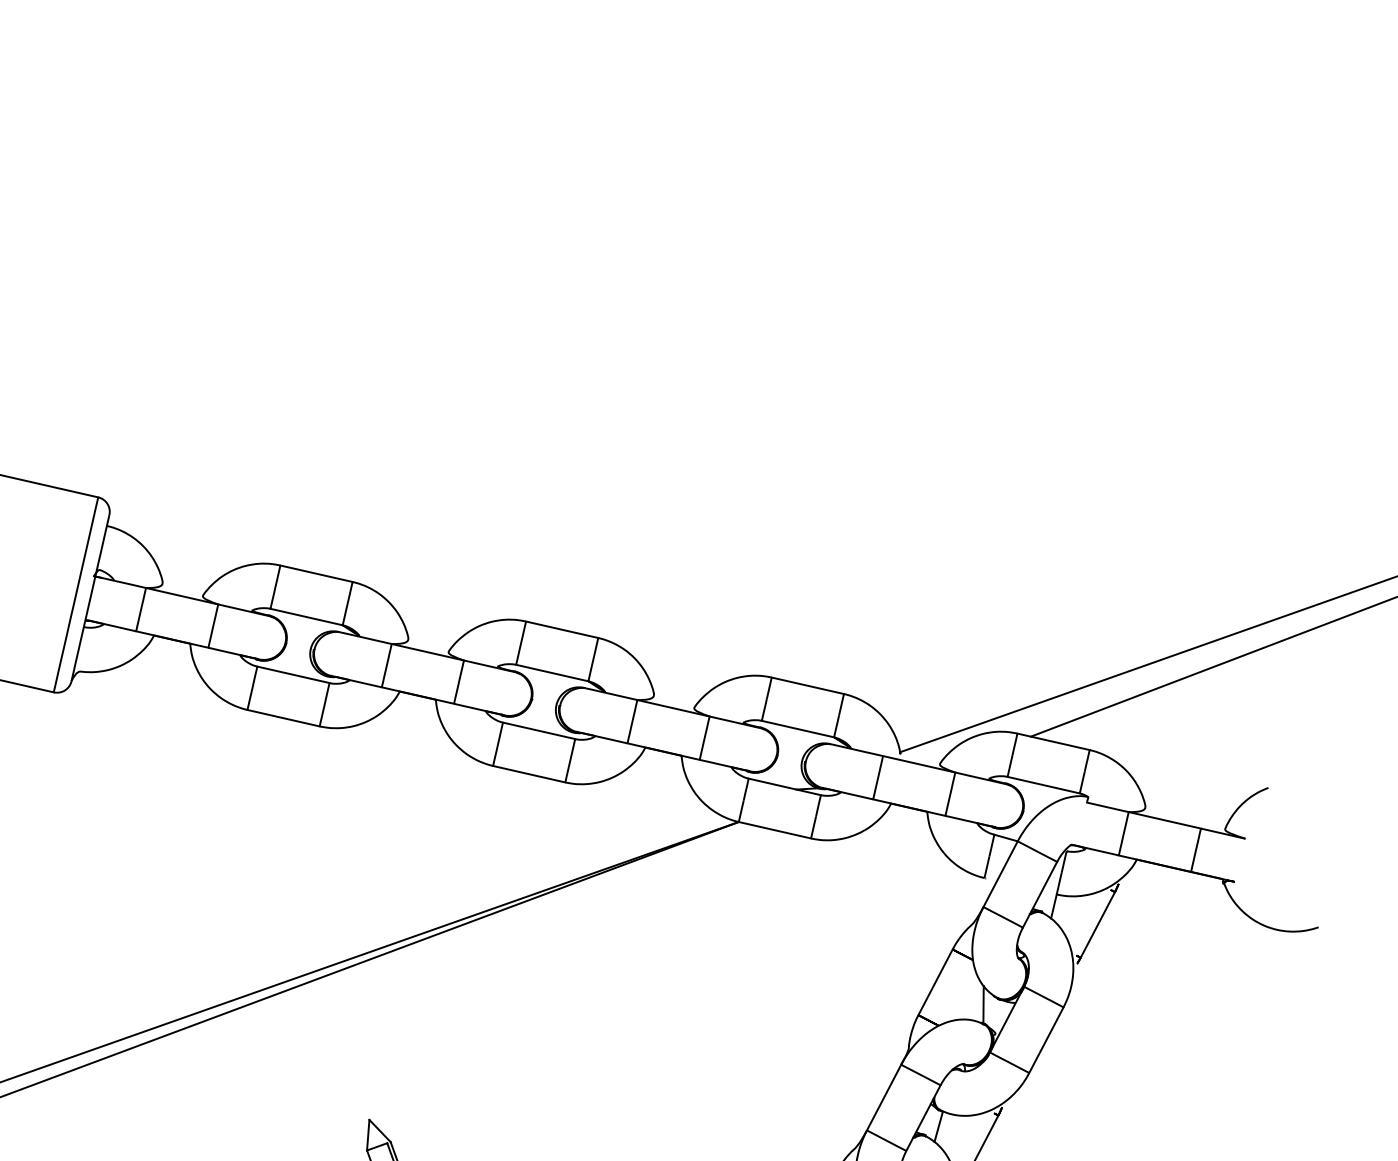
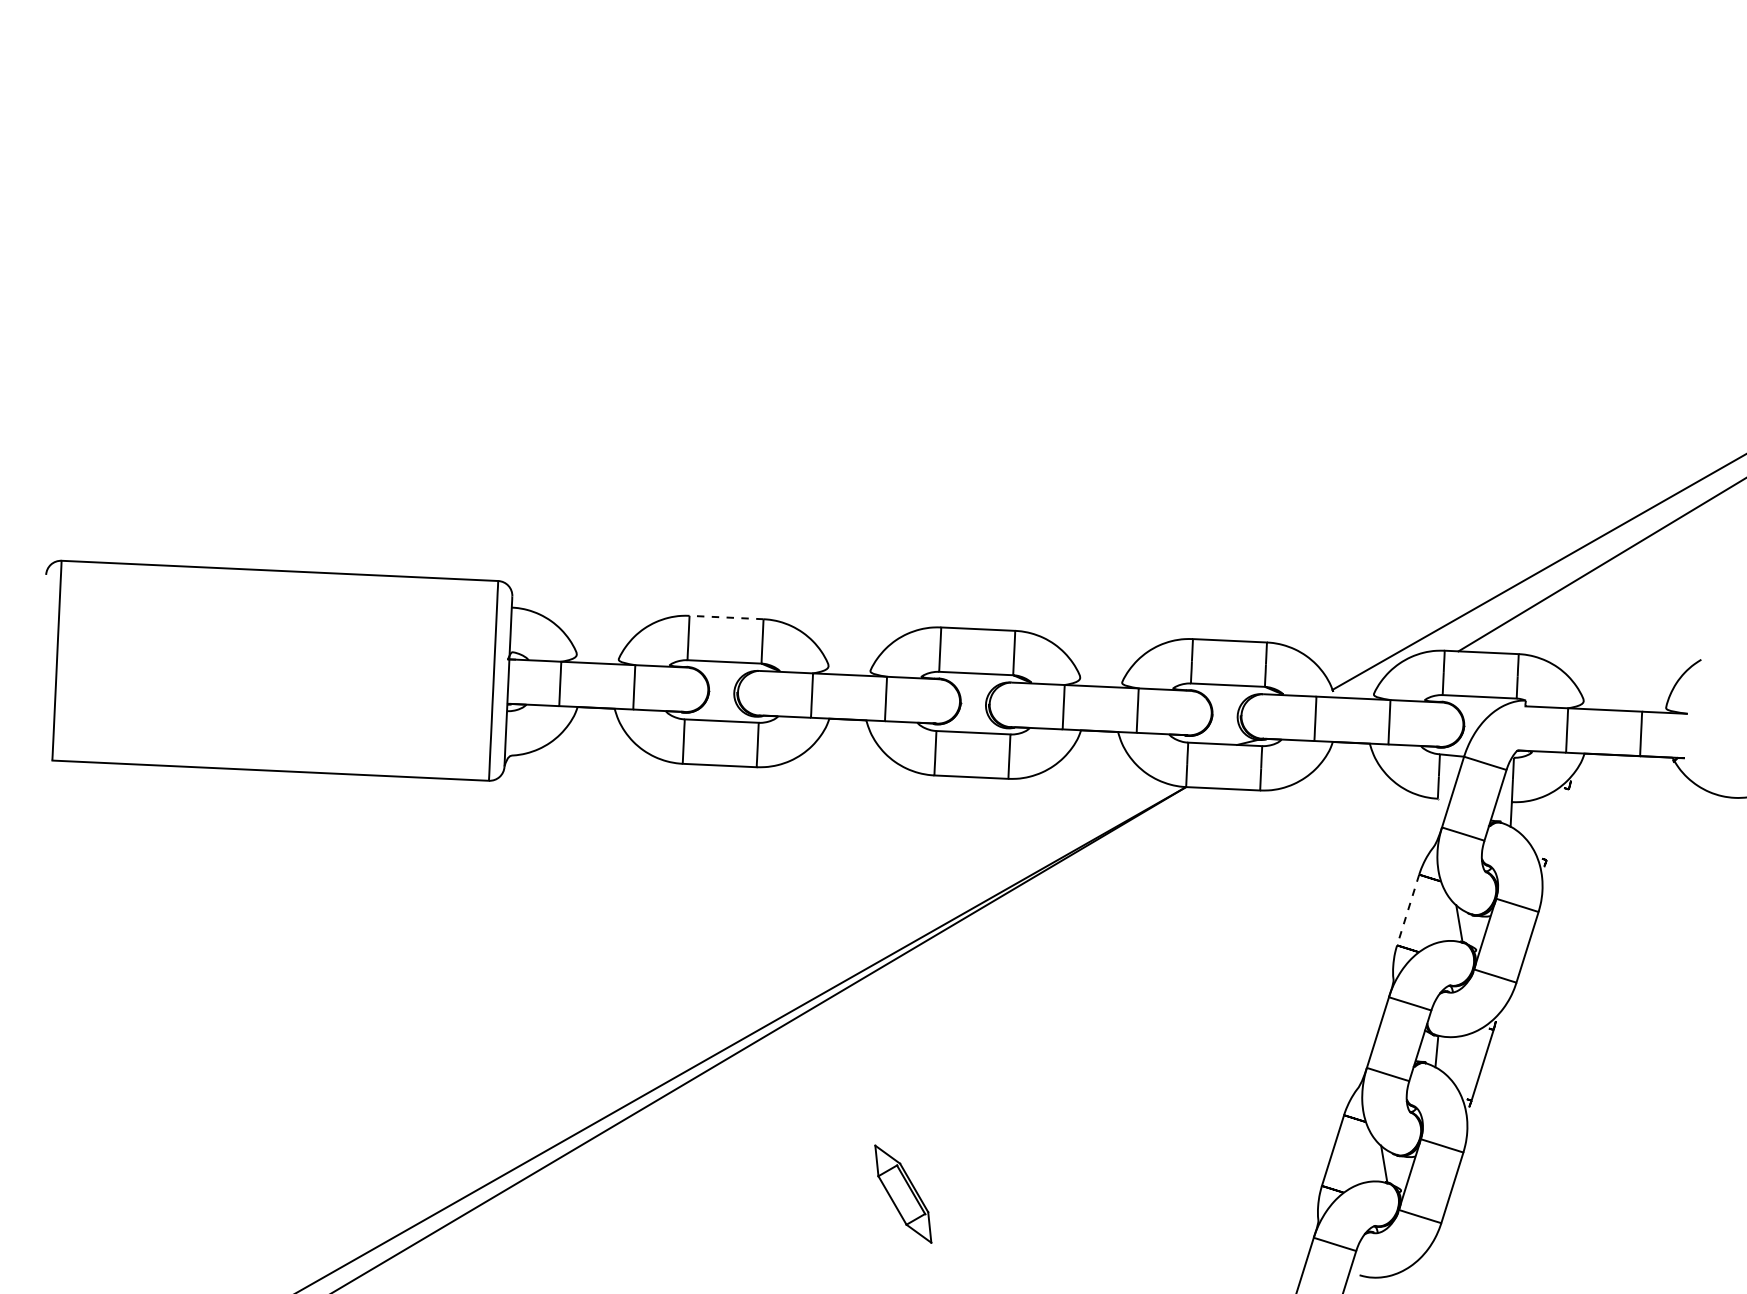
line: (316, 573) -> (726, 617), solid -> dashed
line: (1097, 924) -> (1557, 824), removed
line: (935, 982) -> (1408, 910), solid -> dashed

